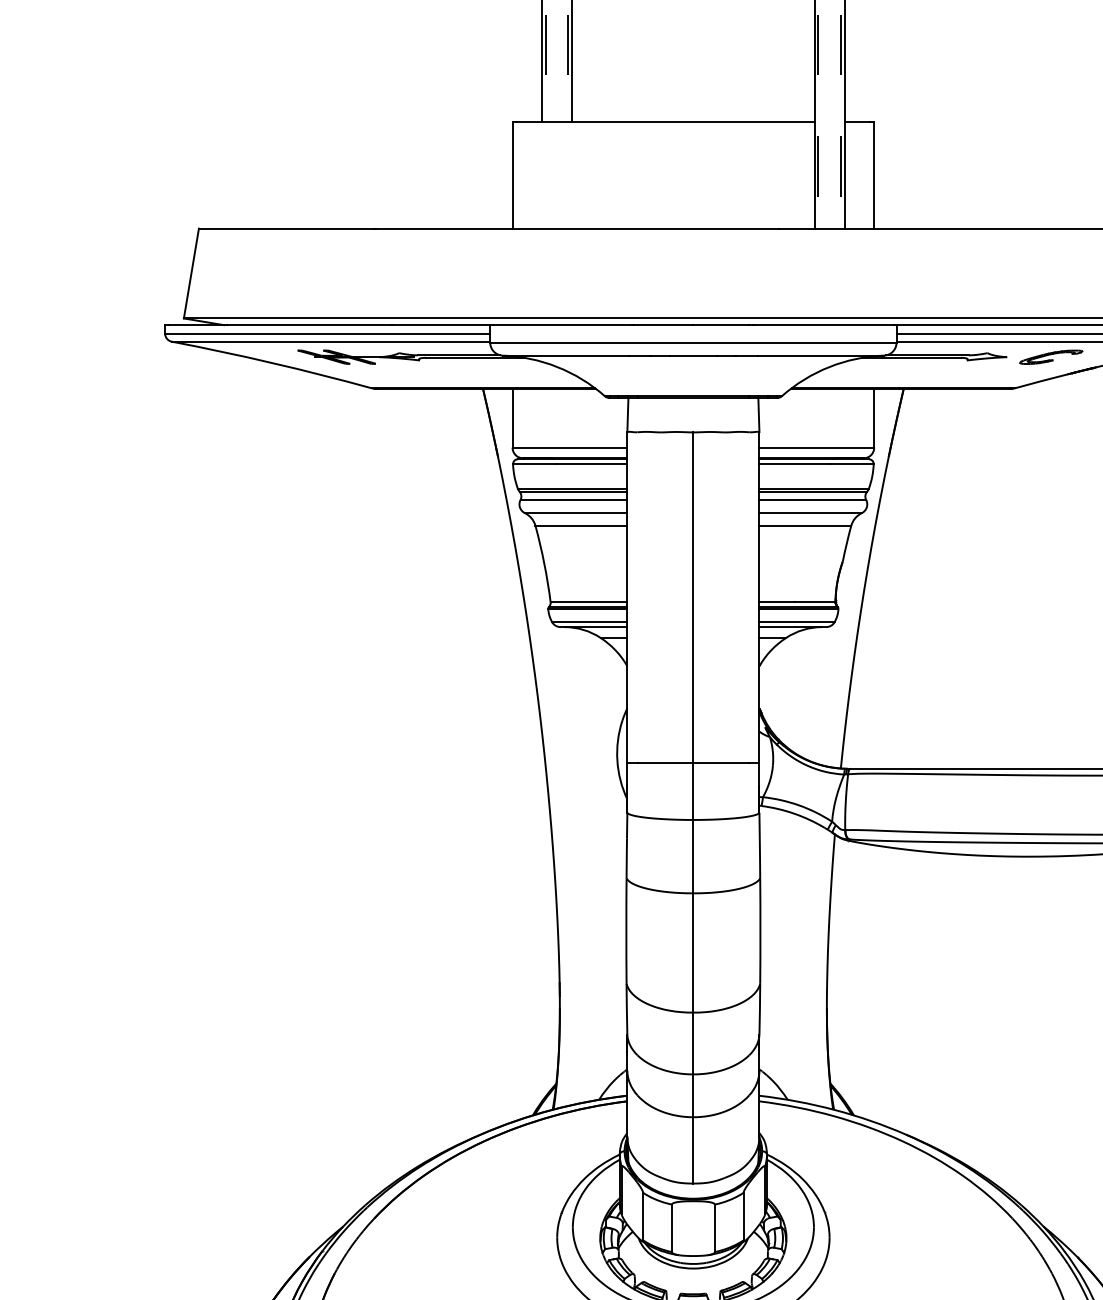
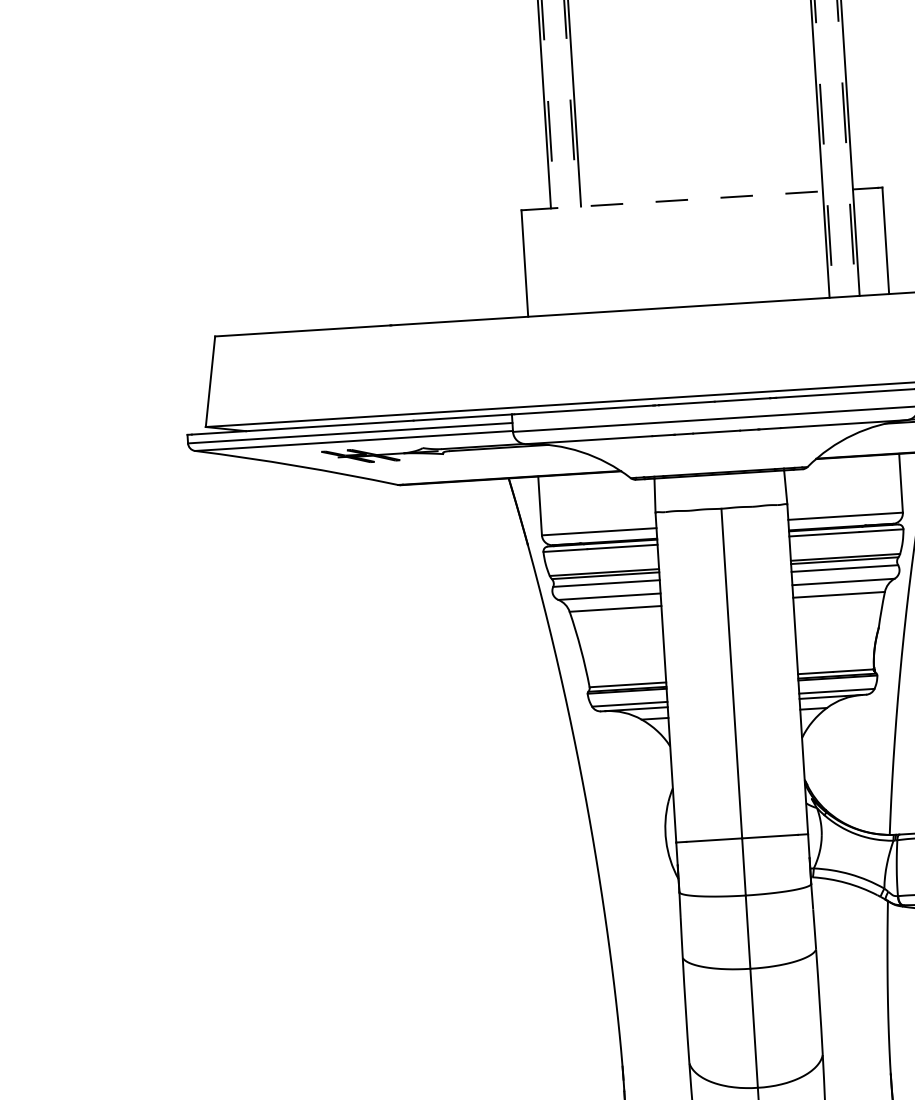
line: (665, 121) -> (674, 200), solid -> dashed

